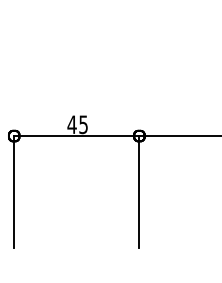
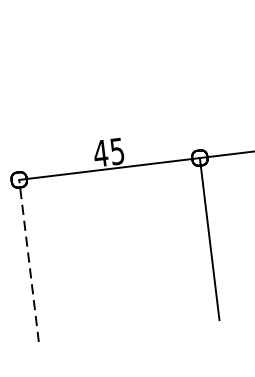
line: (14, 191) -> (29, 259), solid -> dashed

